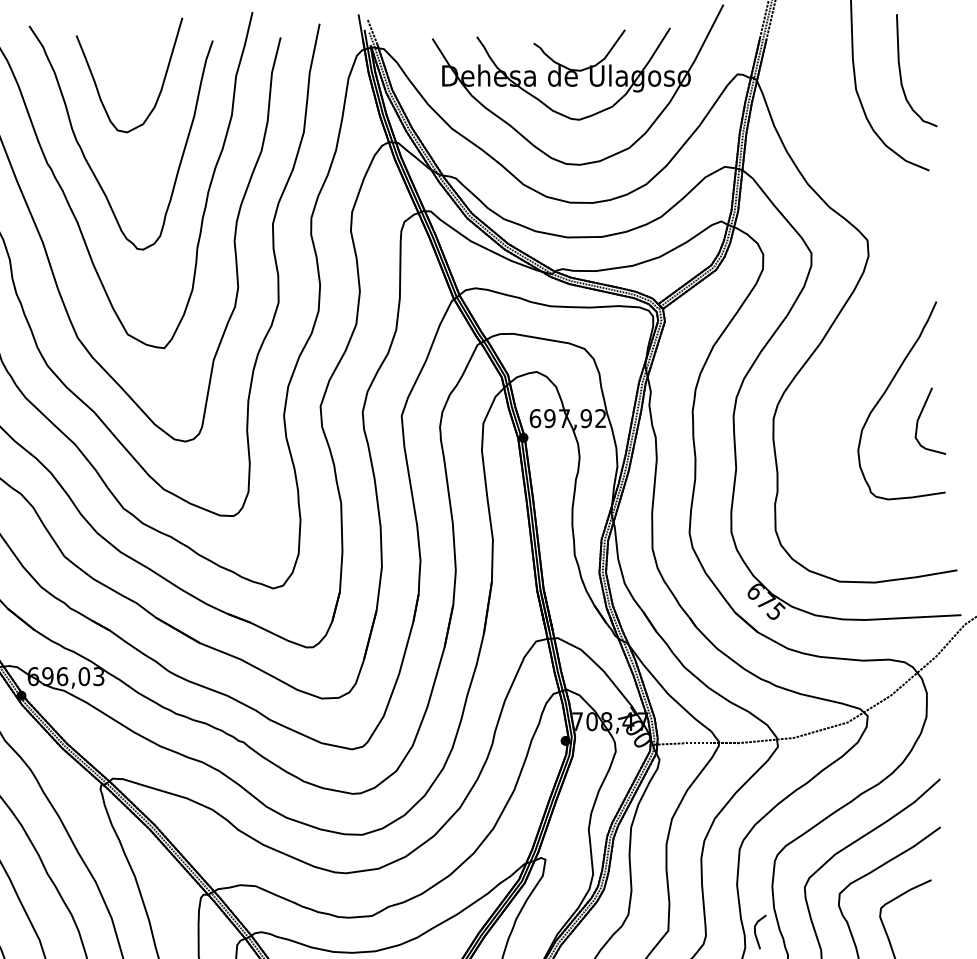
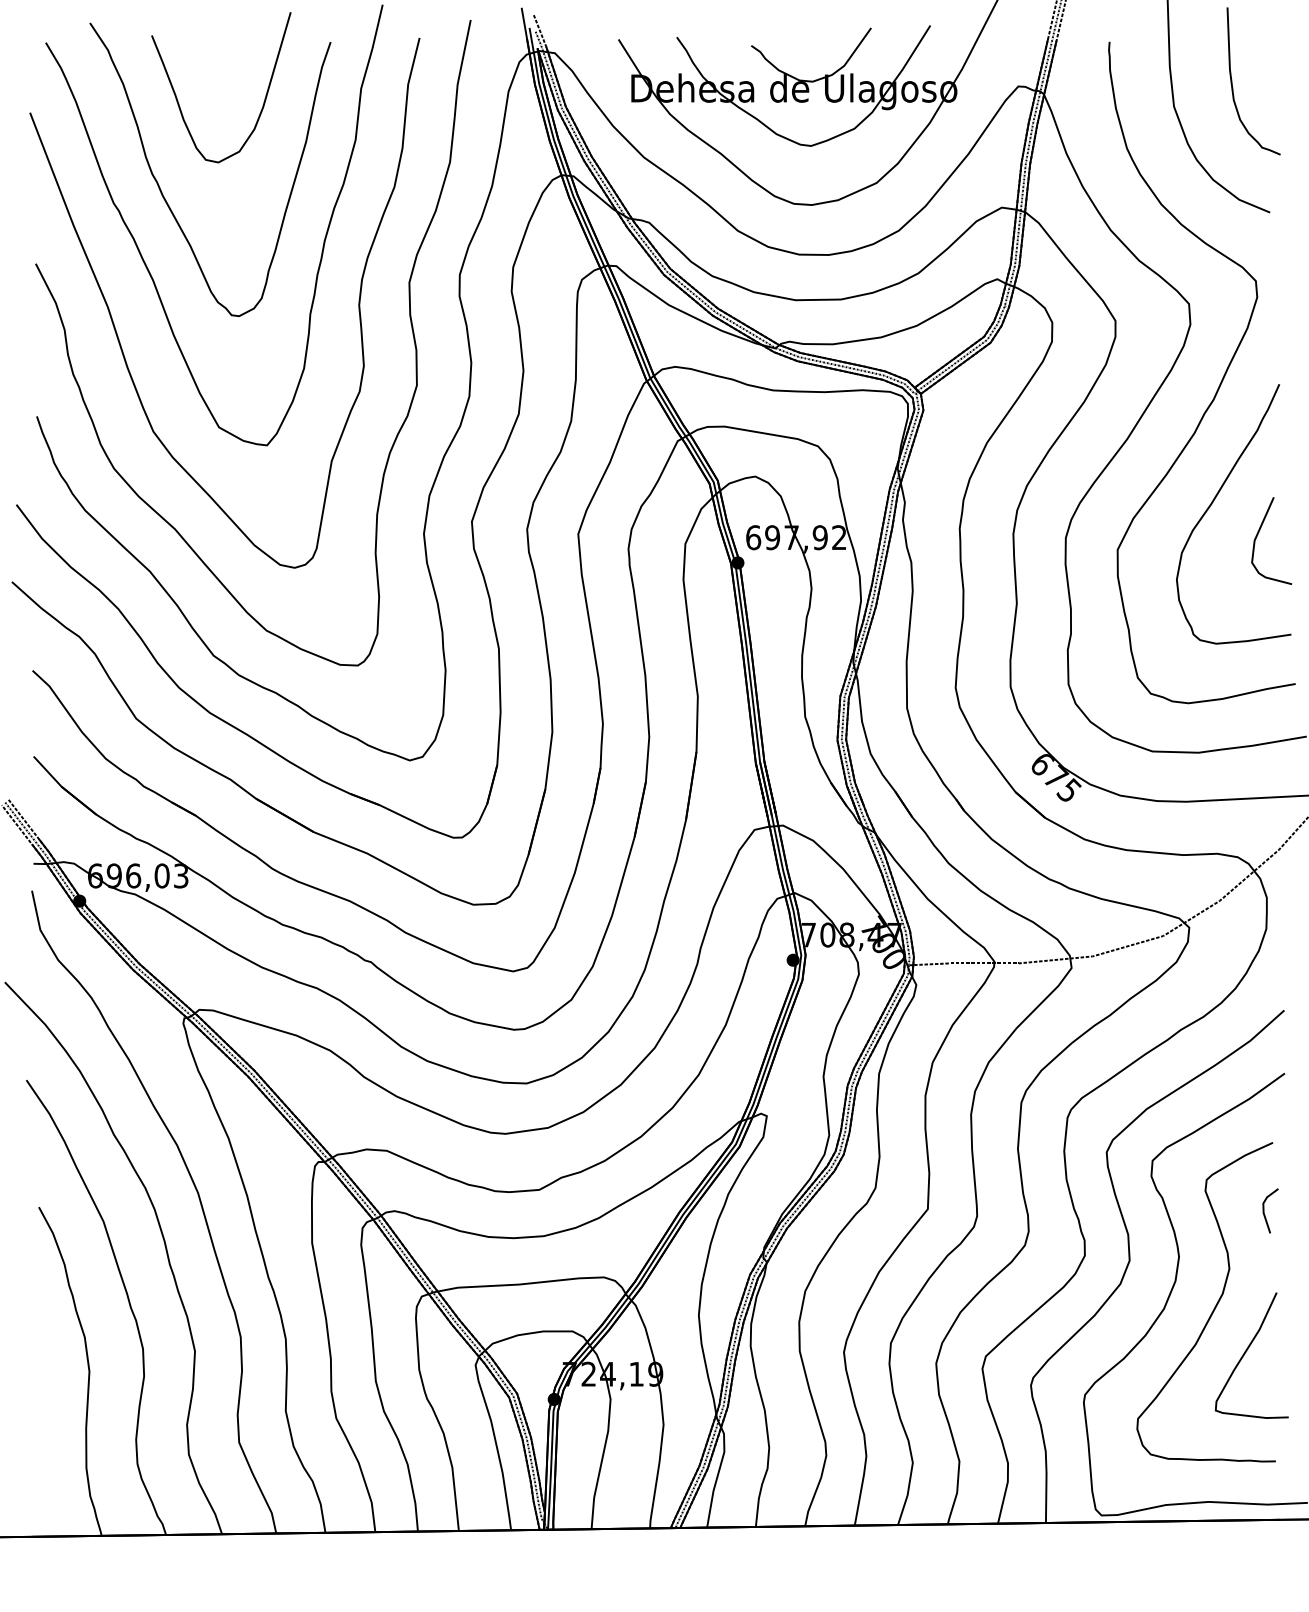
curve: (891, 299) -> (1220, 381), added
line: (755, 931) -> (1264, 1210), moved

